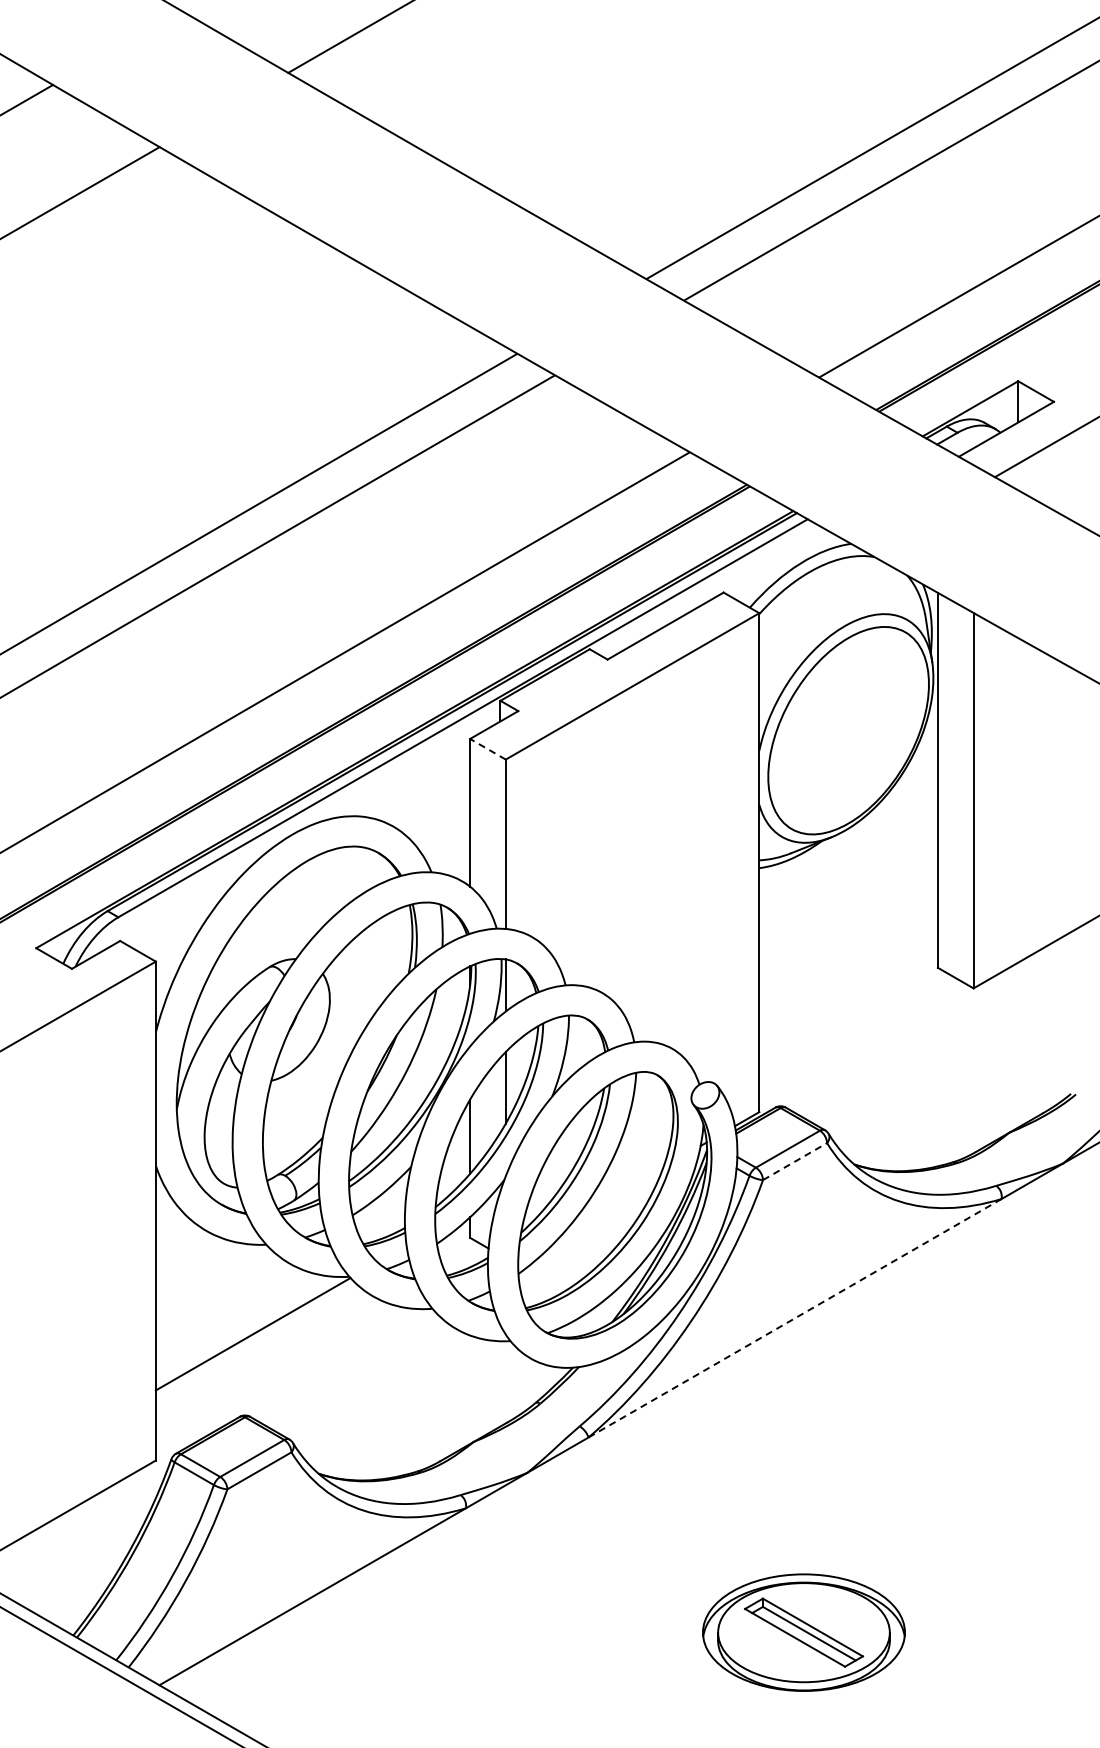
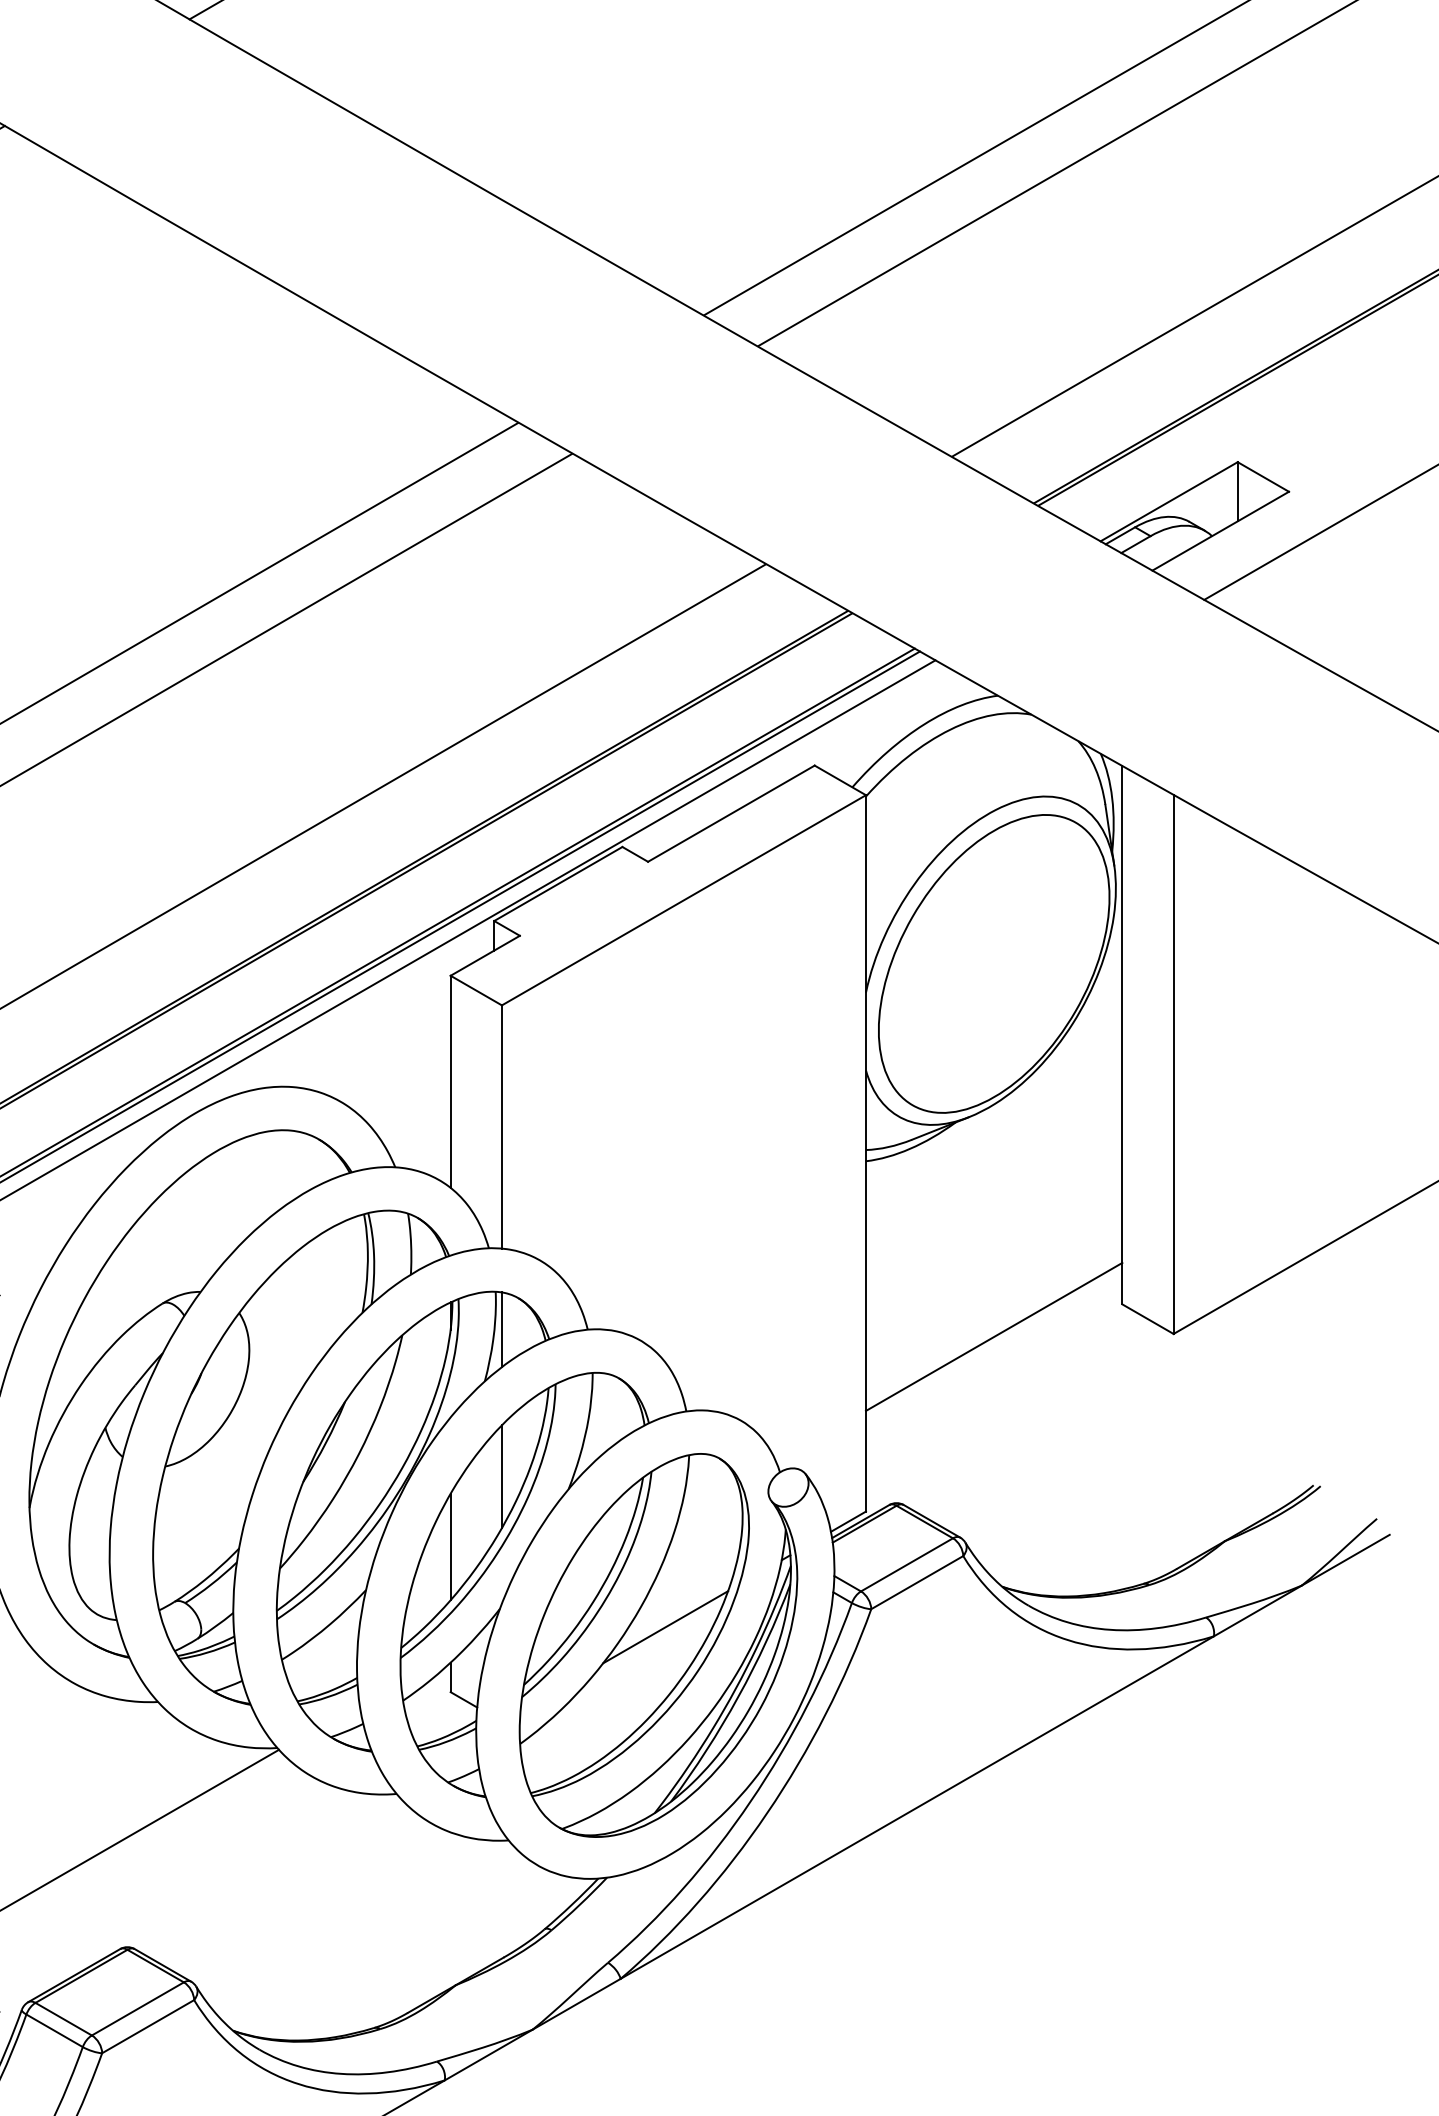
line: (487, 749) -> (475, 990), dashed -> solid
line: (848, 990) -> (993, 1336), added
line: (795, 1161) -> (917, 1582), dashed -> solid
line: (619, 1192) -> (665, 1627), added
line: (795, 1318) -> (917, 1807), dashed -> solid

